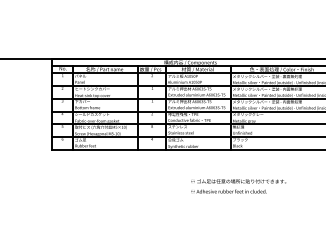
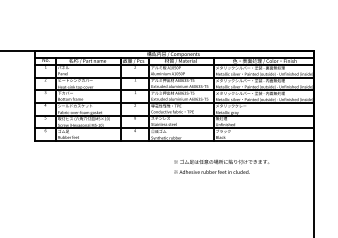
text: (238, 185) -> (221, 166), moved

